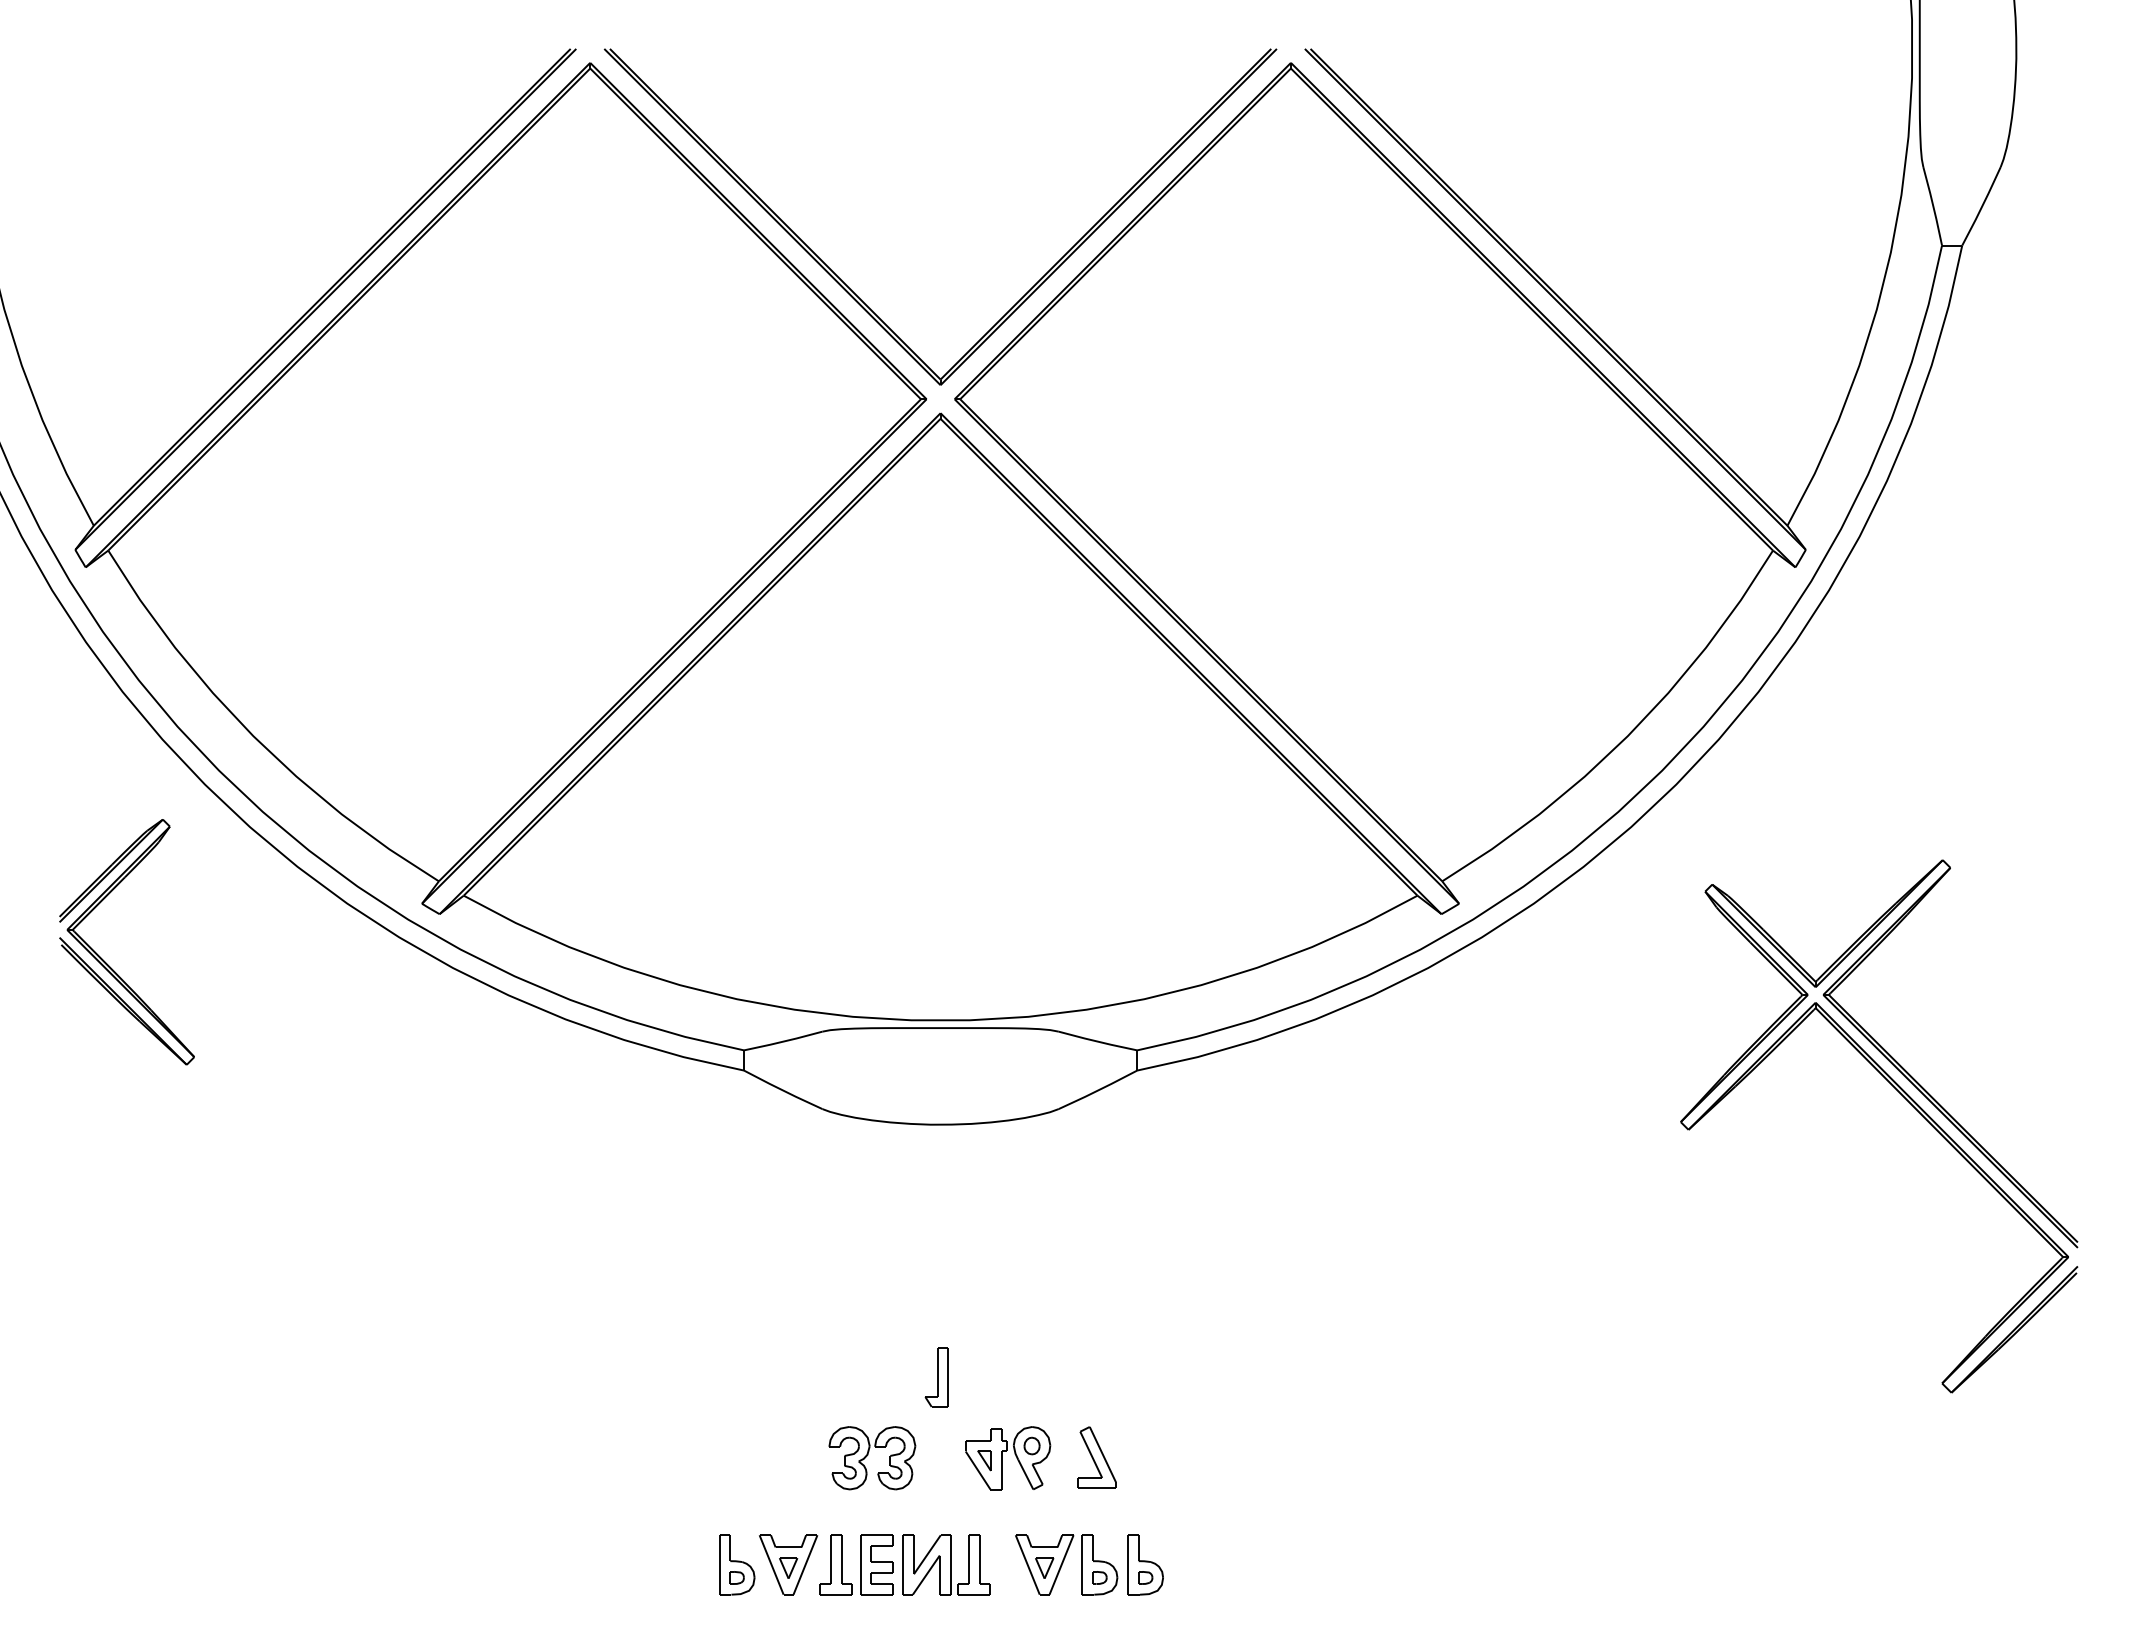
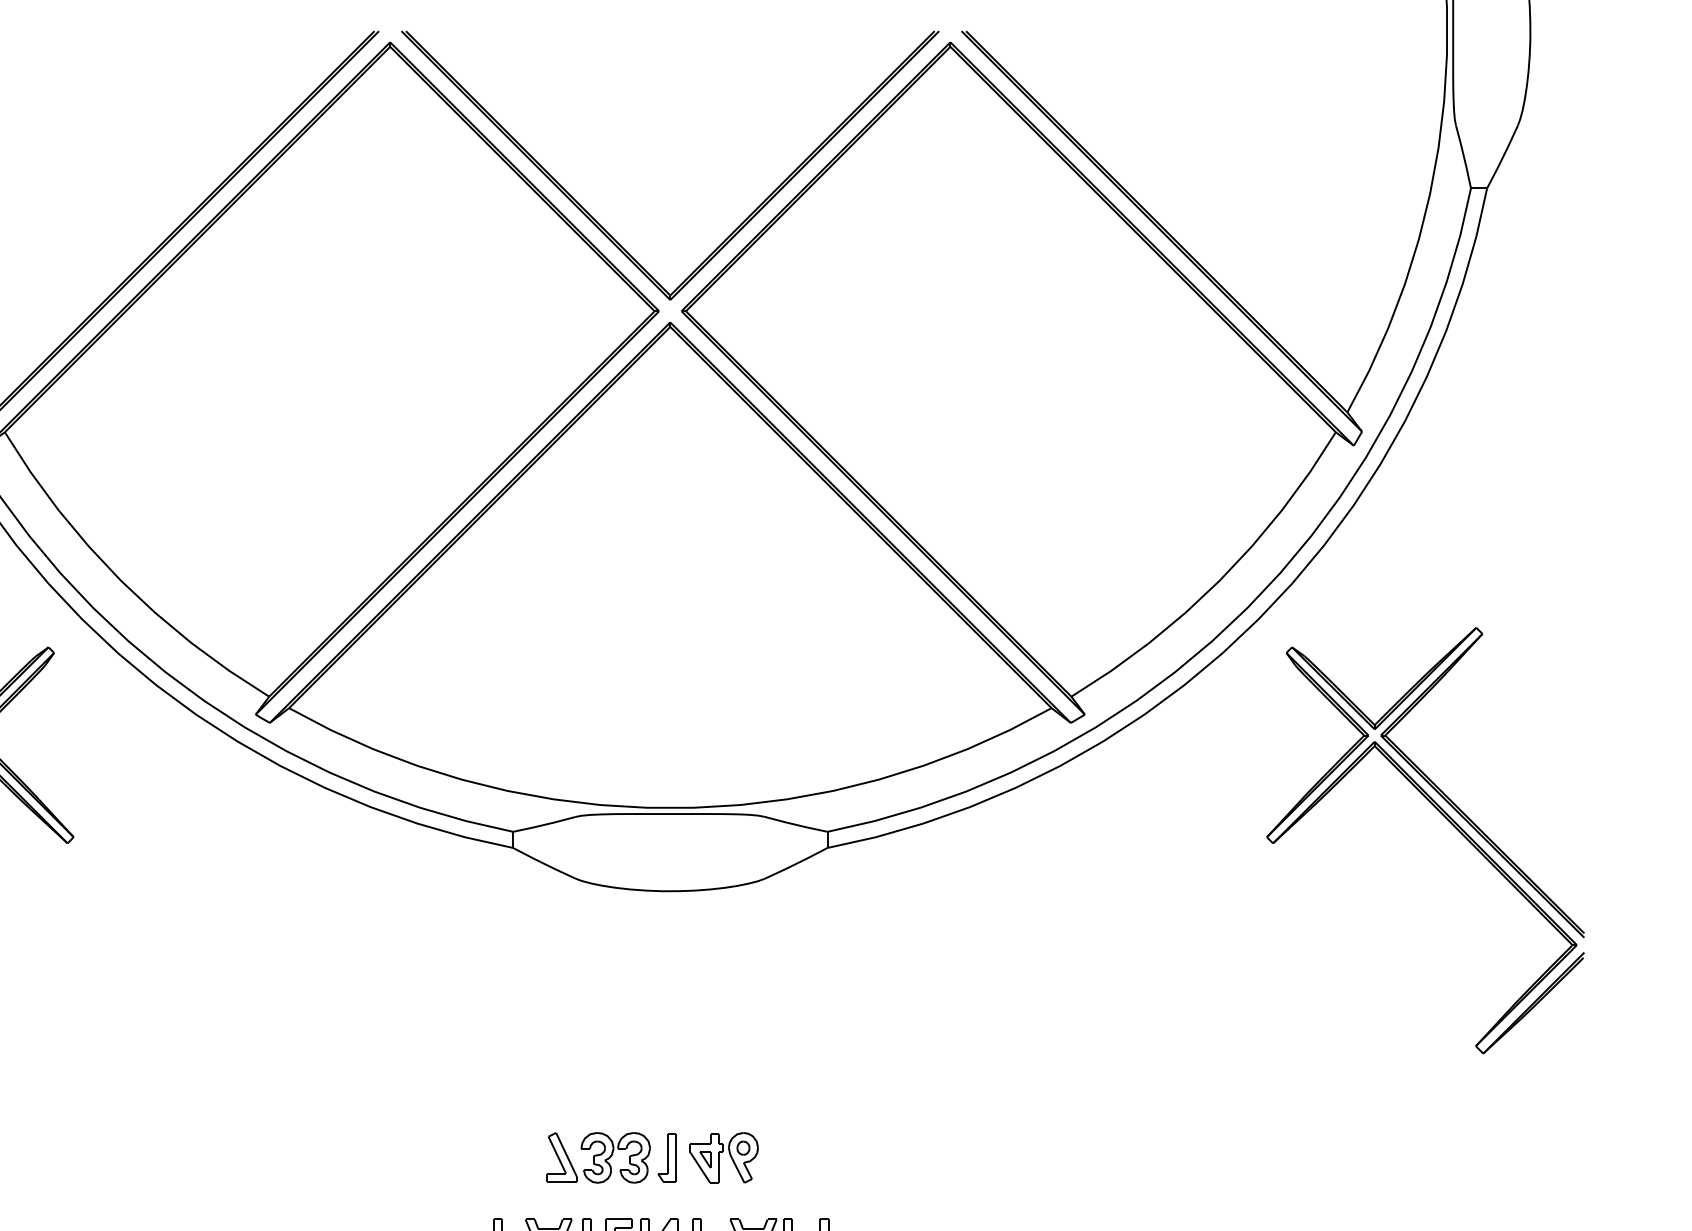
part: (1905, 1099) -> (1446, 819), moved
part: (936, 1377) -> (667, 1158), moved
part: (1096, 1457) -> (561, 1157), moved

